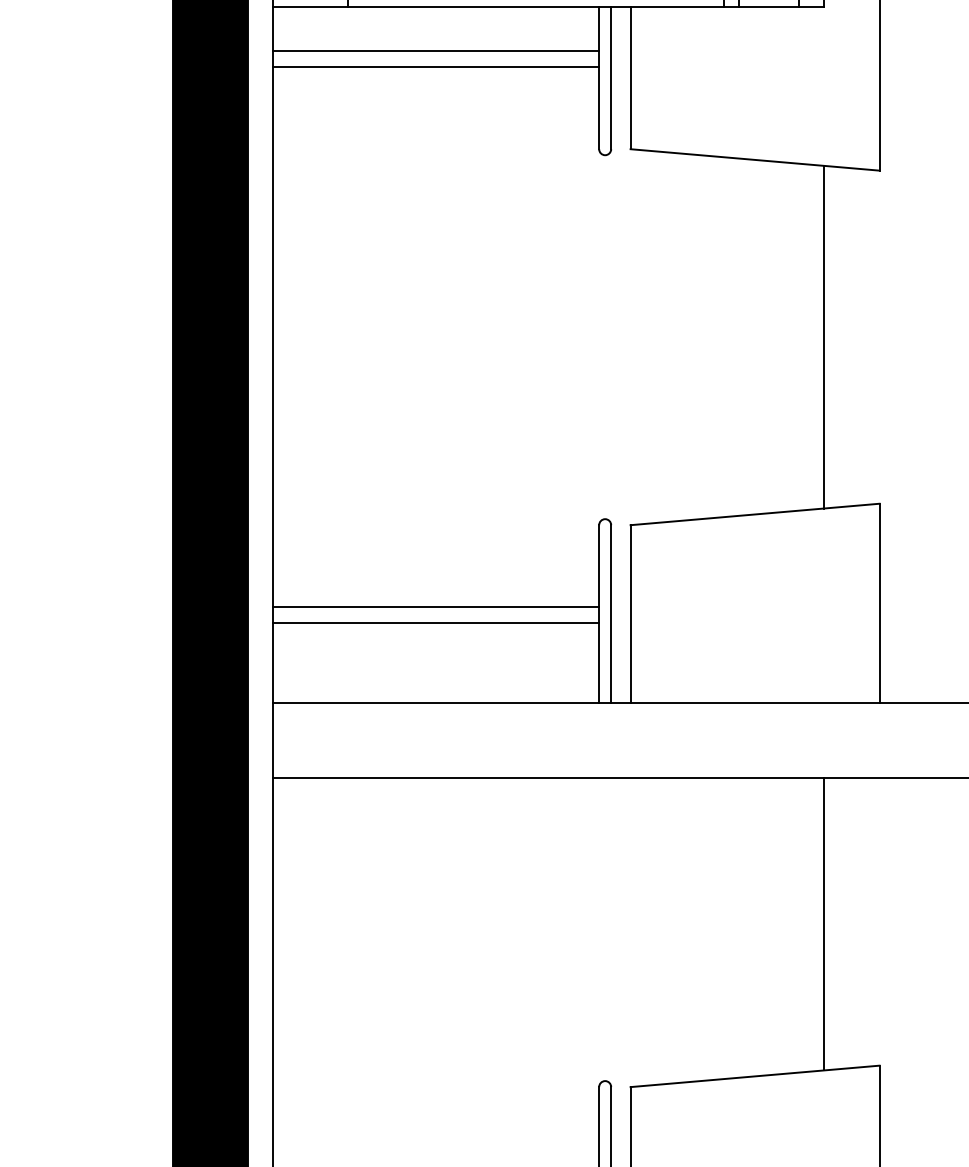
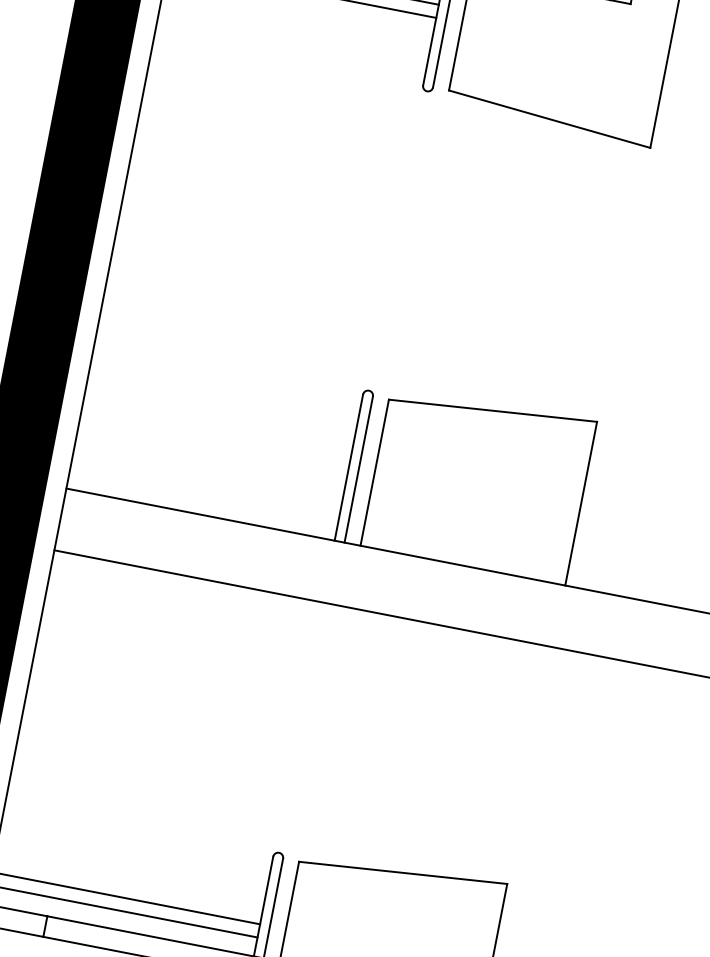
line: (823, 336) -> (577, 275), removed
line: (435, 607) -> (215, 436), removed
line: (435, 623) -> (212, 449), removed
line: (823, 923) -> (483, 758), removed

